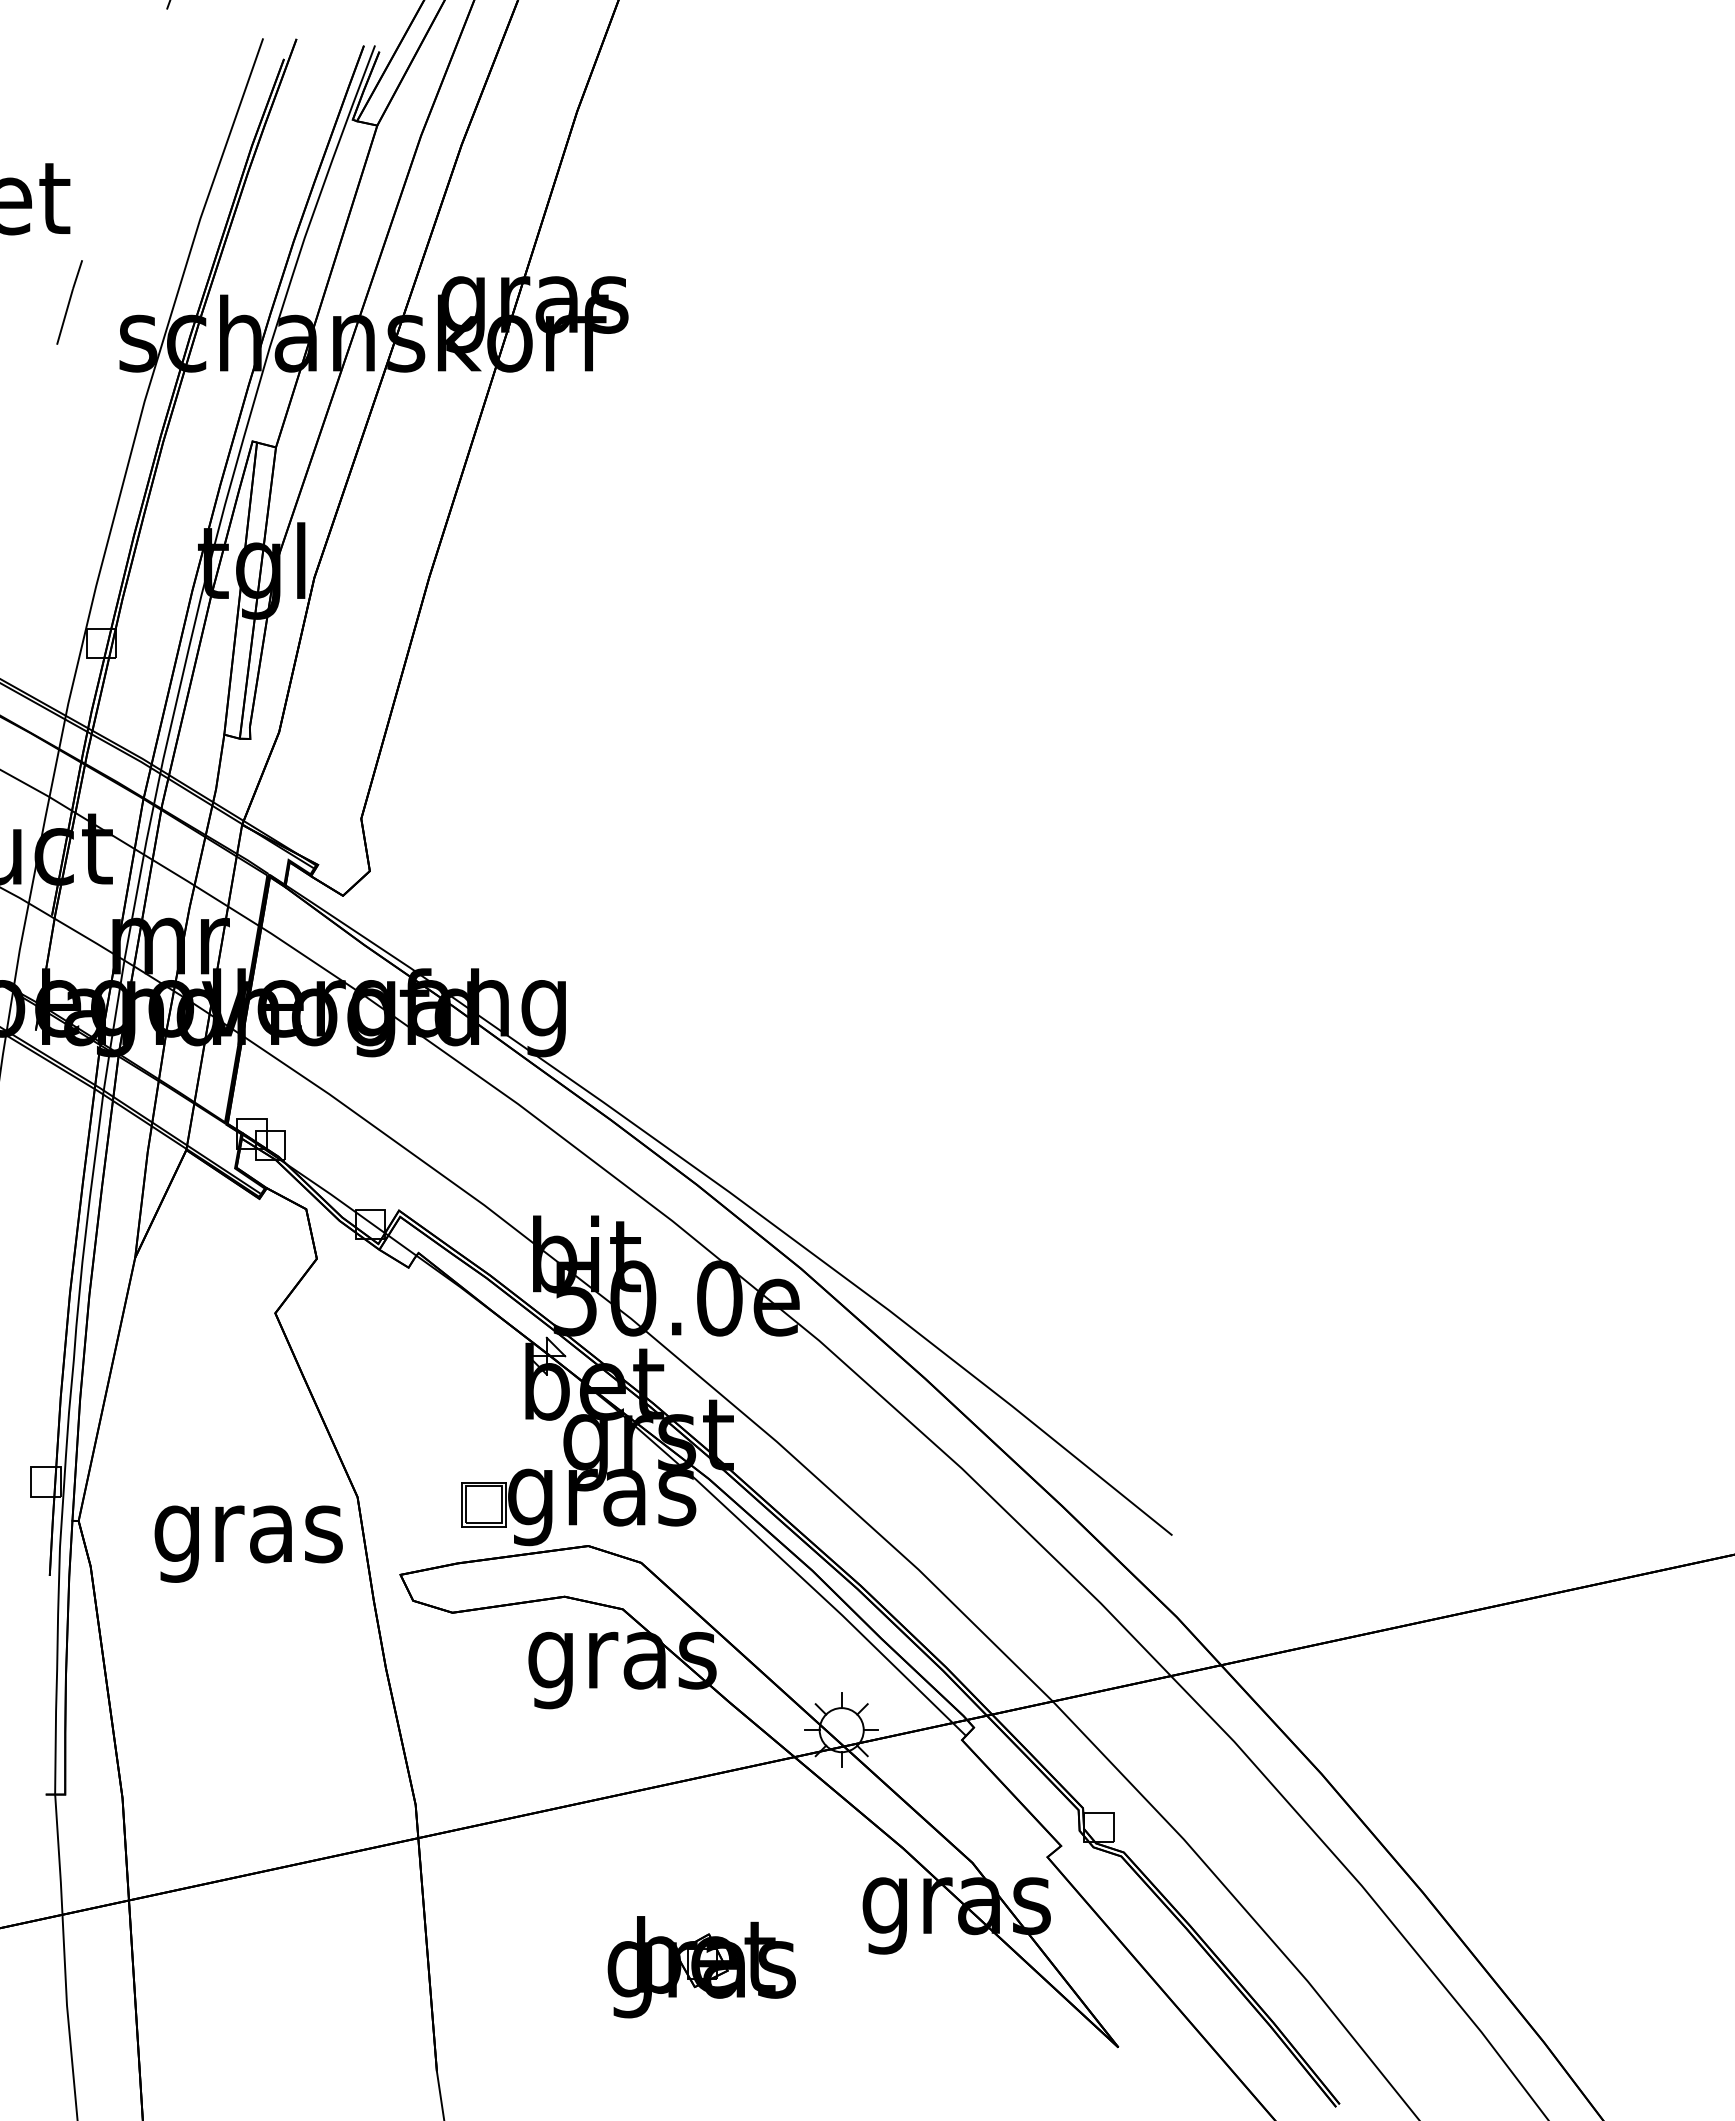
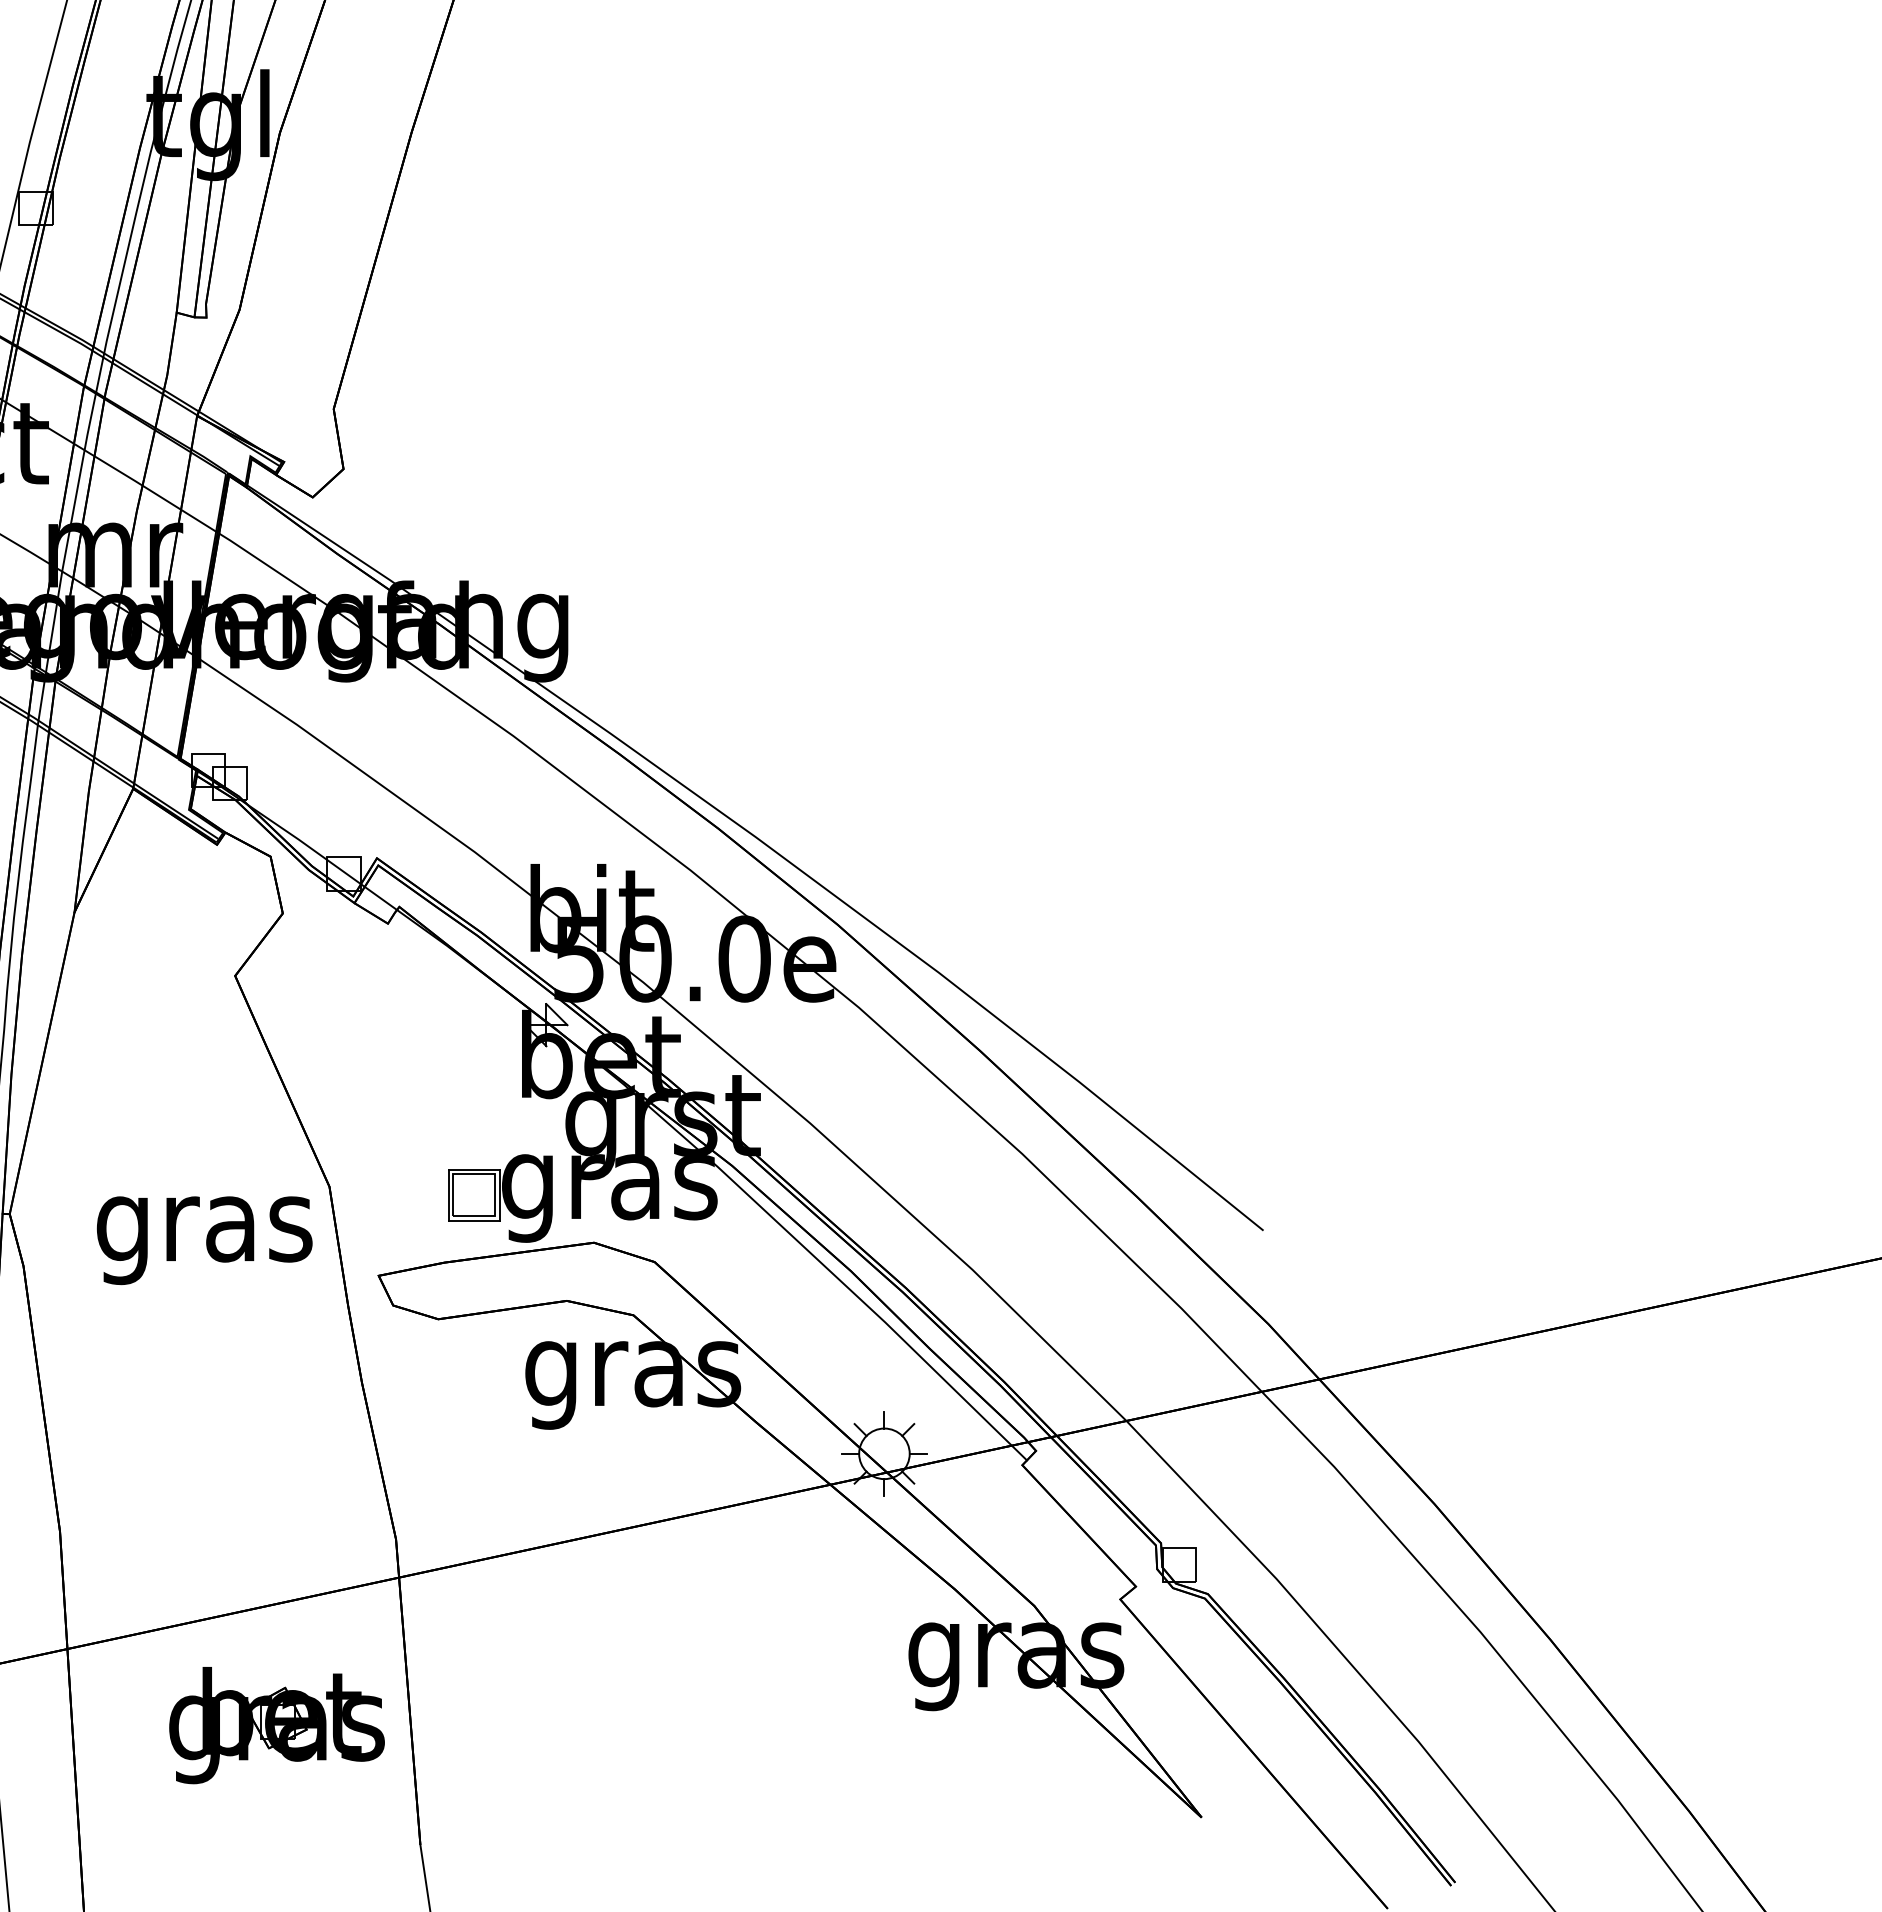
part: (701, 1967) -> (276, 1725), moved

